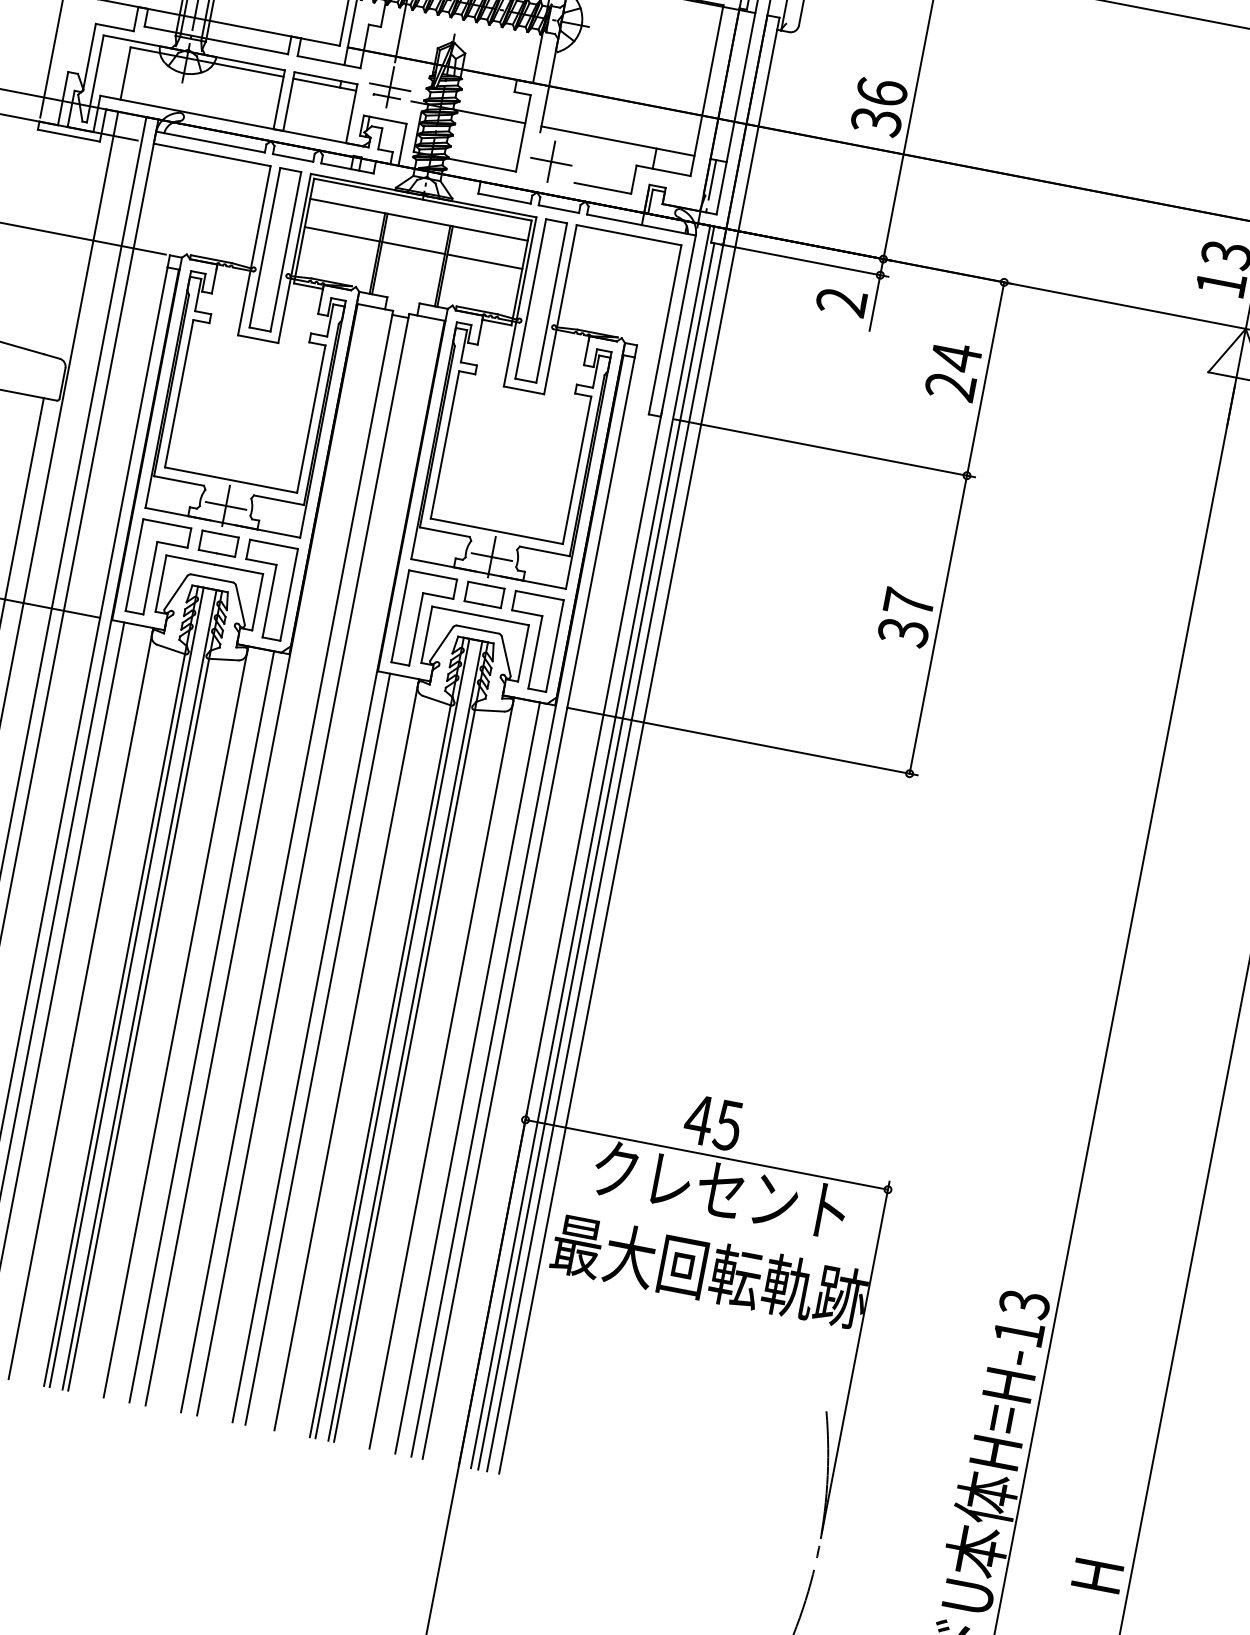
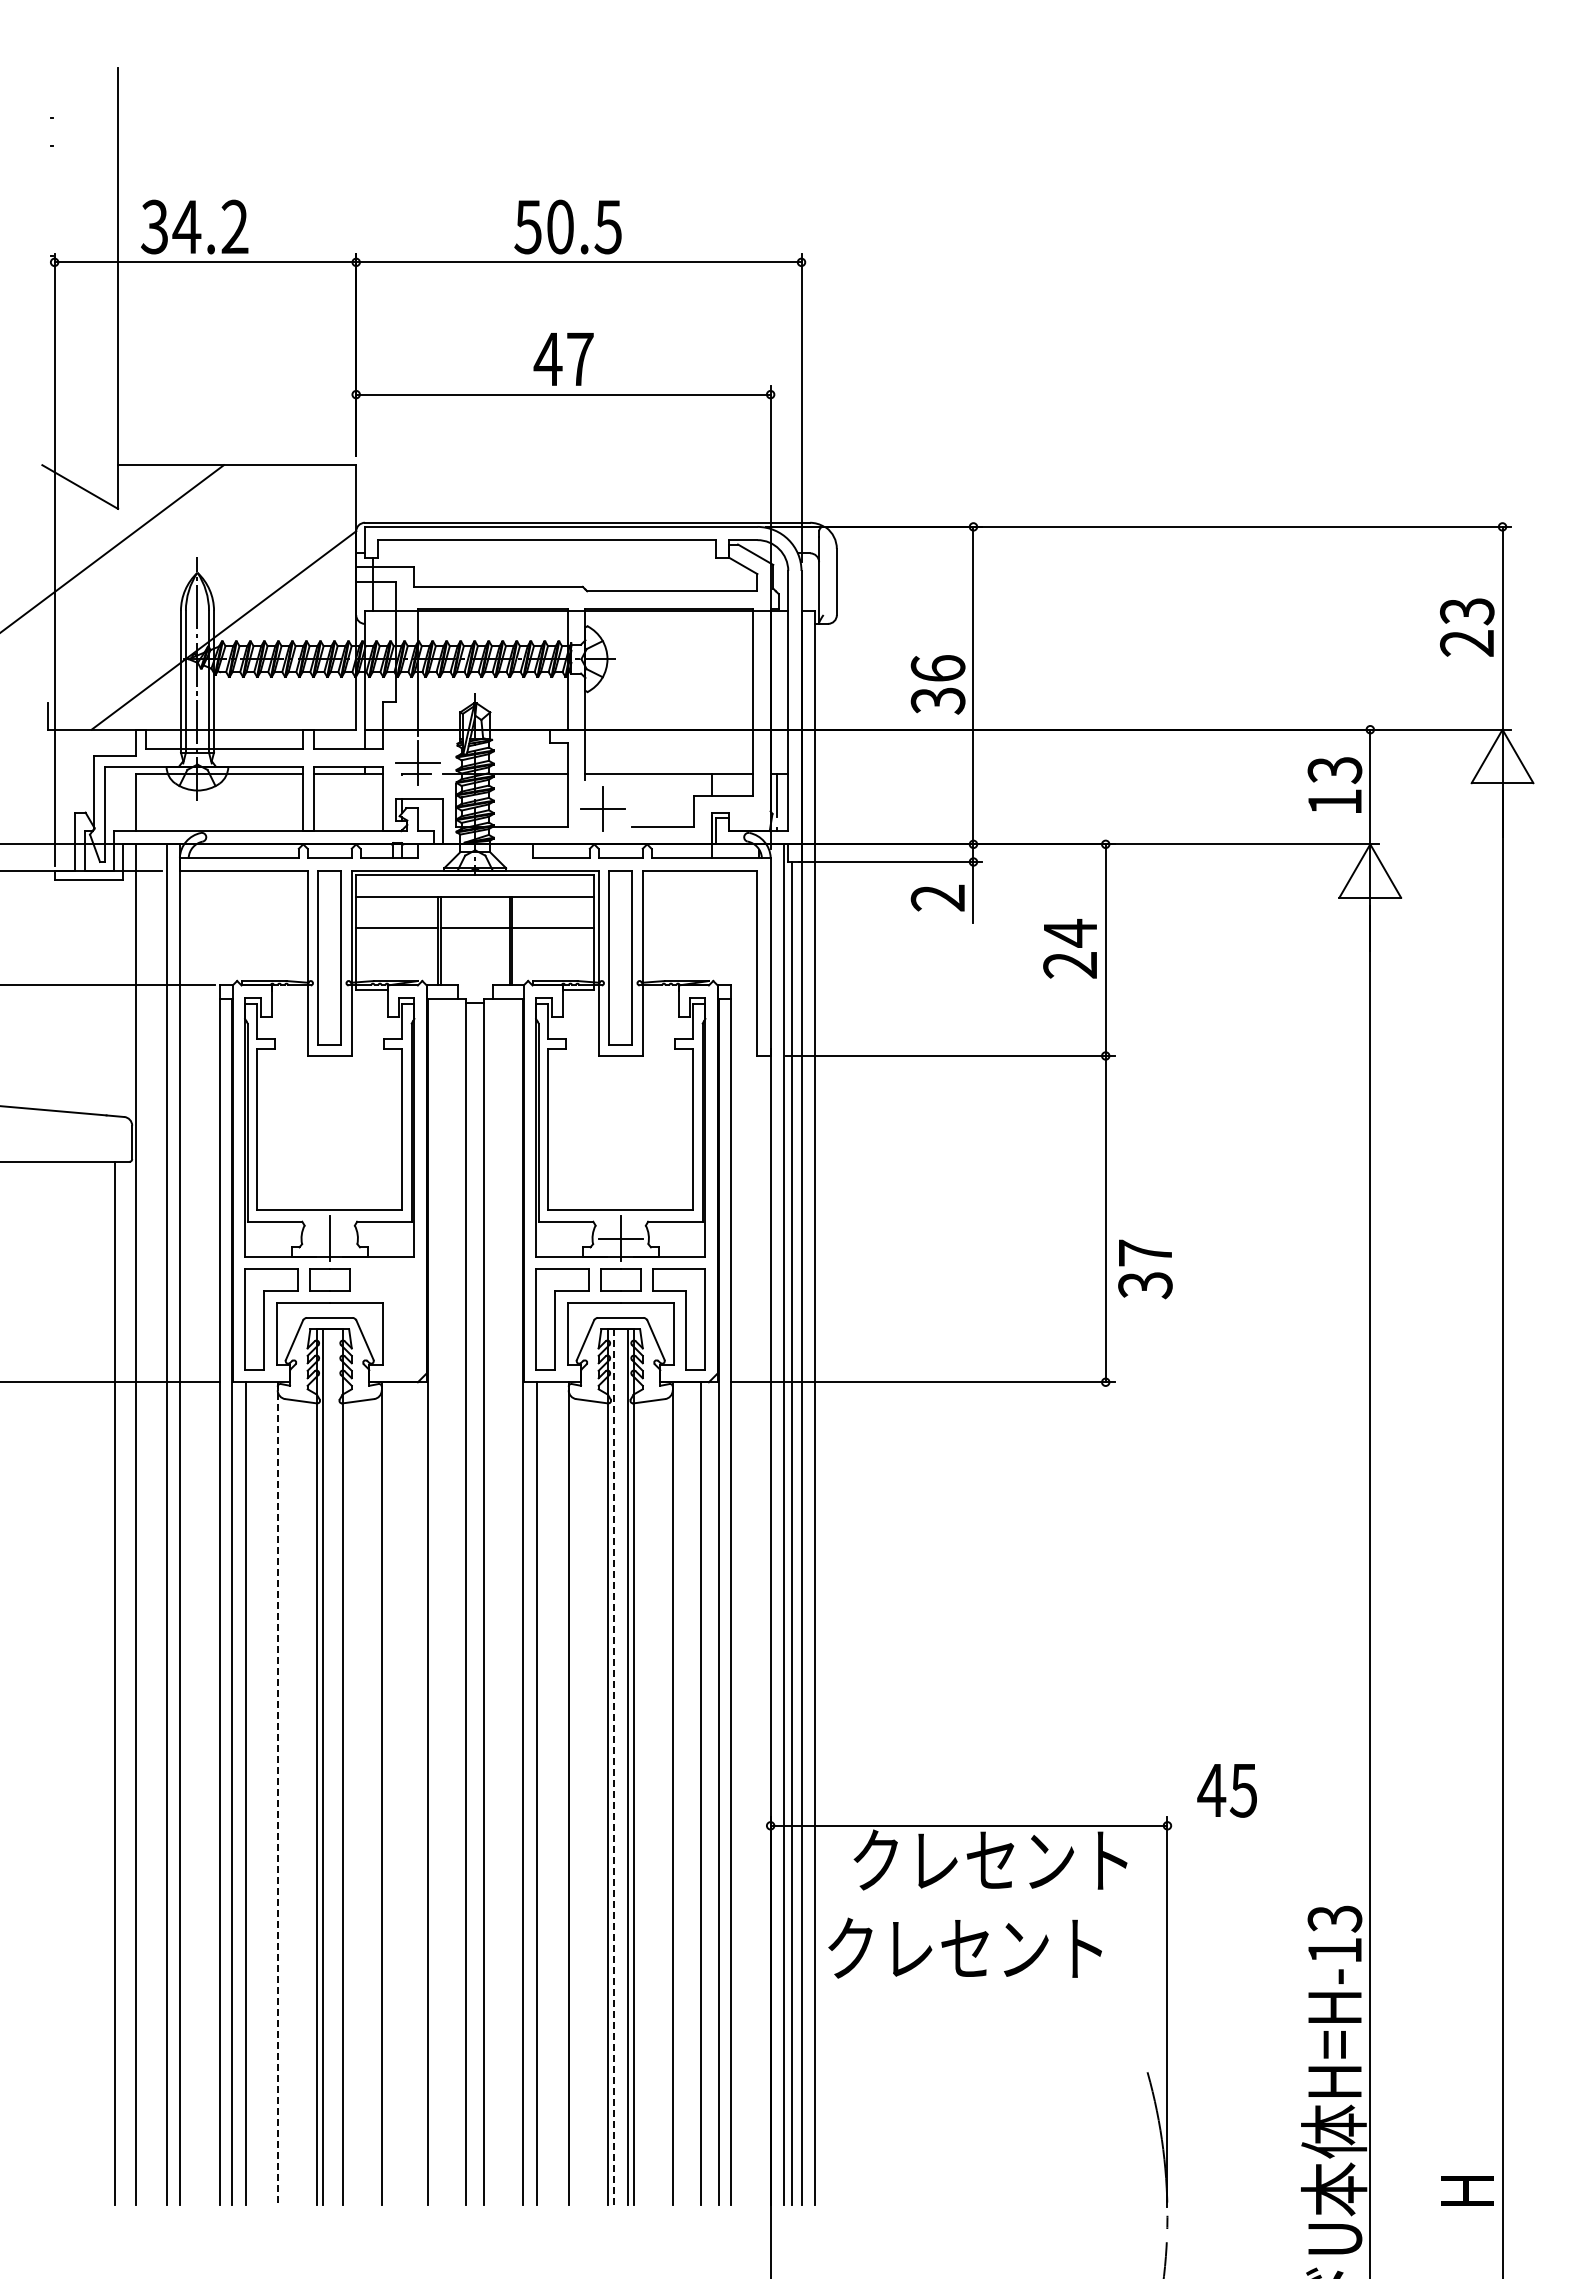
line: (225, 505) -> (329, 1238), removed
part: (271, 591) -> (394, 1319), removed
text: (906, 617) -> (1145, 1269), moved
line: (139, 989) -> (336, 1766), removed
line: (80, 1003) -> (277, 1793), solid -> dashed
line: (201, 1026) -> (409, 1793), removed
line: (392, 1038) -> (613, 1766), solid -> dashed
text: (712, 1122) -> (1226, 1790), moved
text: (709, 1271) -> (995, 1948), 最大回転軌跡 -> クレセント

